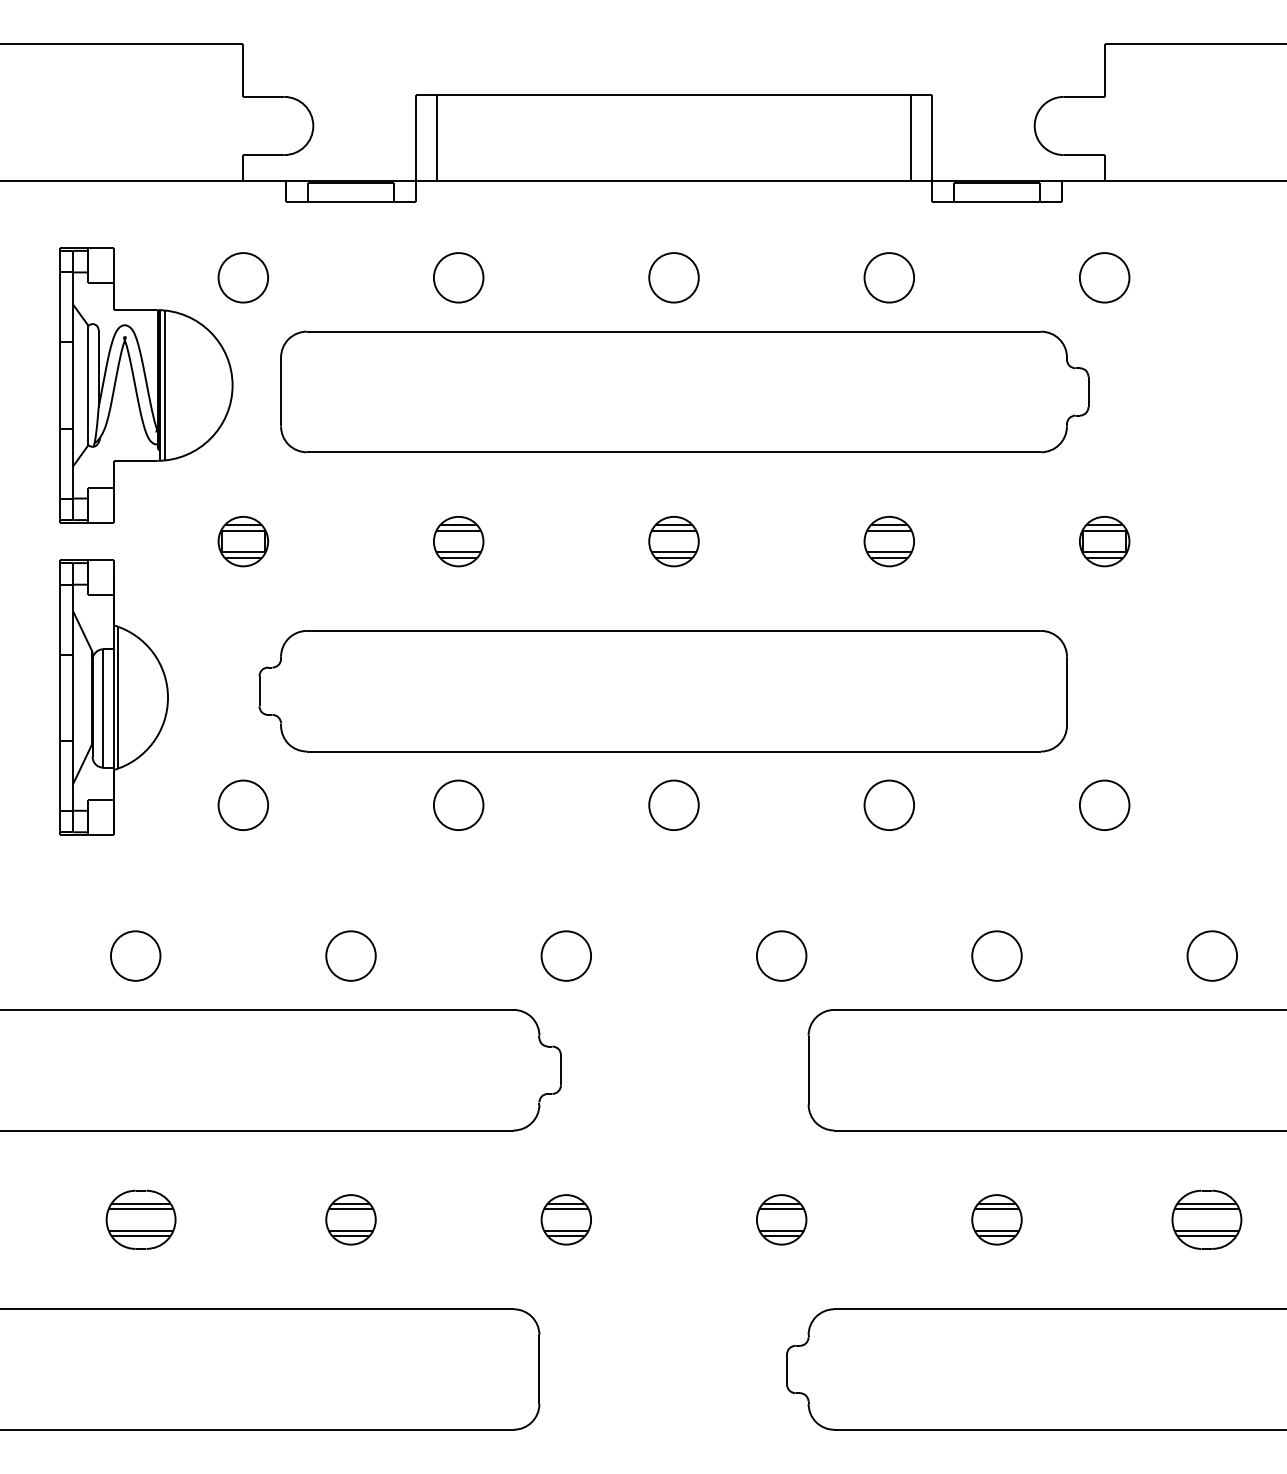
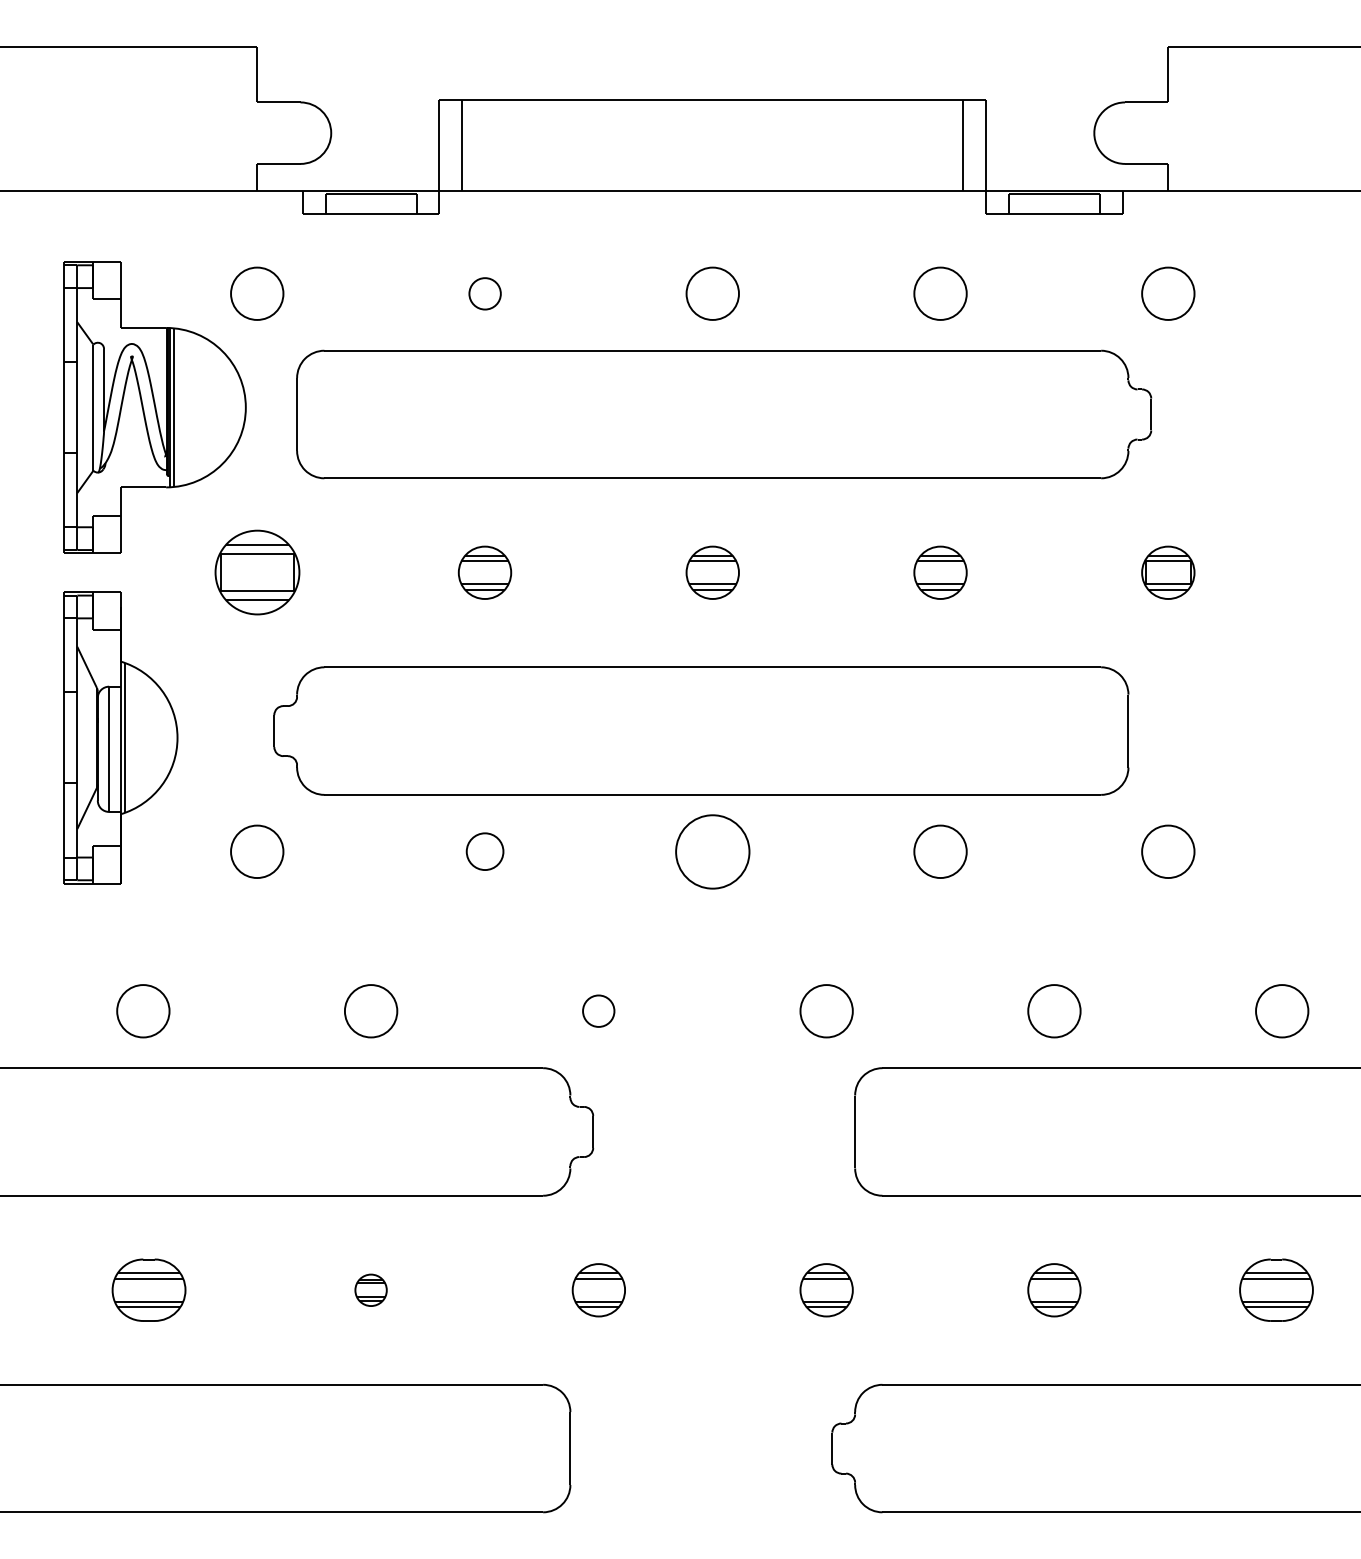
part: (458, 277) -> (484, 293), size x0.6
part: (242, 541) -> (256, 572), size x1.6
part: (458, 804) -> (484, 850), size x0.7
part: (673, 804) -> (712, 850), size x1.4
part: (565, 955) -> (597, 1010), size x0.6
part: (350, 1219) -> (370, 1289), size x0.6

